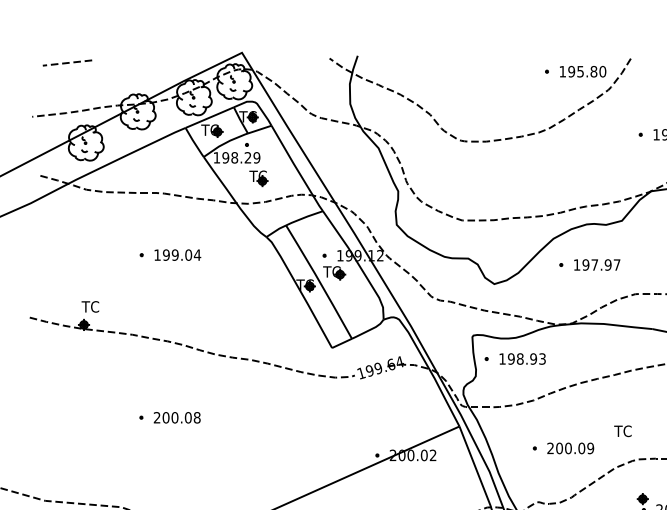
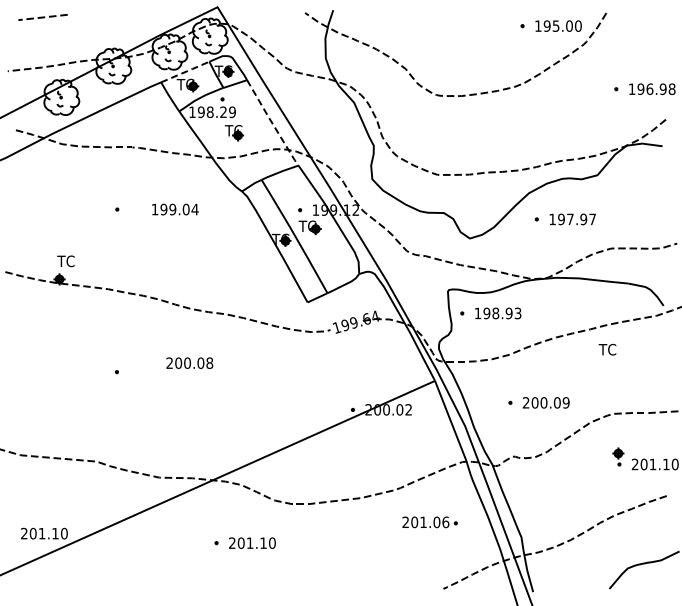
text: (593, 71) -> (569, 25), 195.80 -> 195.00
line: (210, 117) -> (186, 71), solid -> dashed
line: (296, 170) -> (272, 124), solid -> dashed
text: (177, 255) -> (175, 209), moved
text: (176, 417) -> (189, 362), moved
text: (622, 431) -> (607, 349), moved

